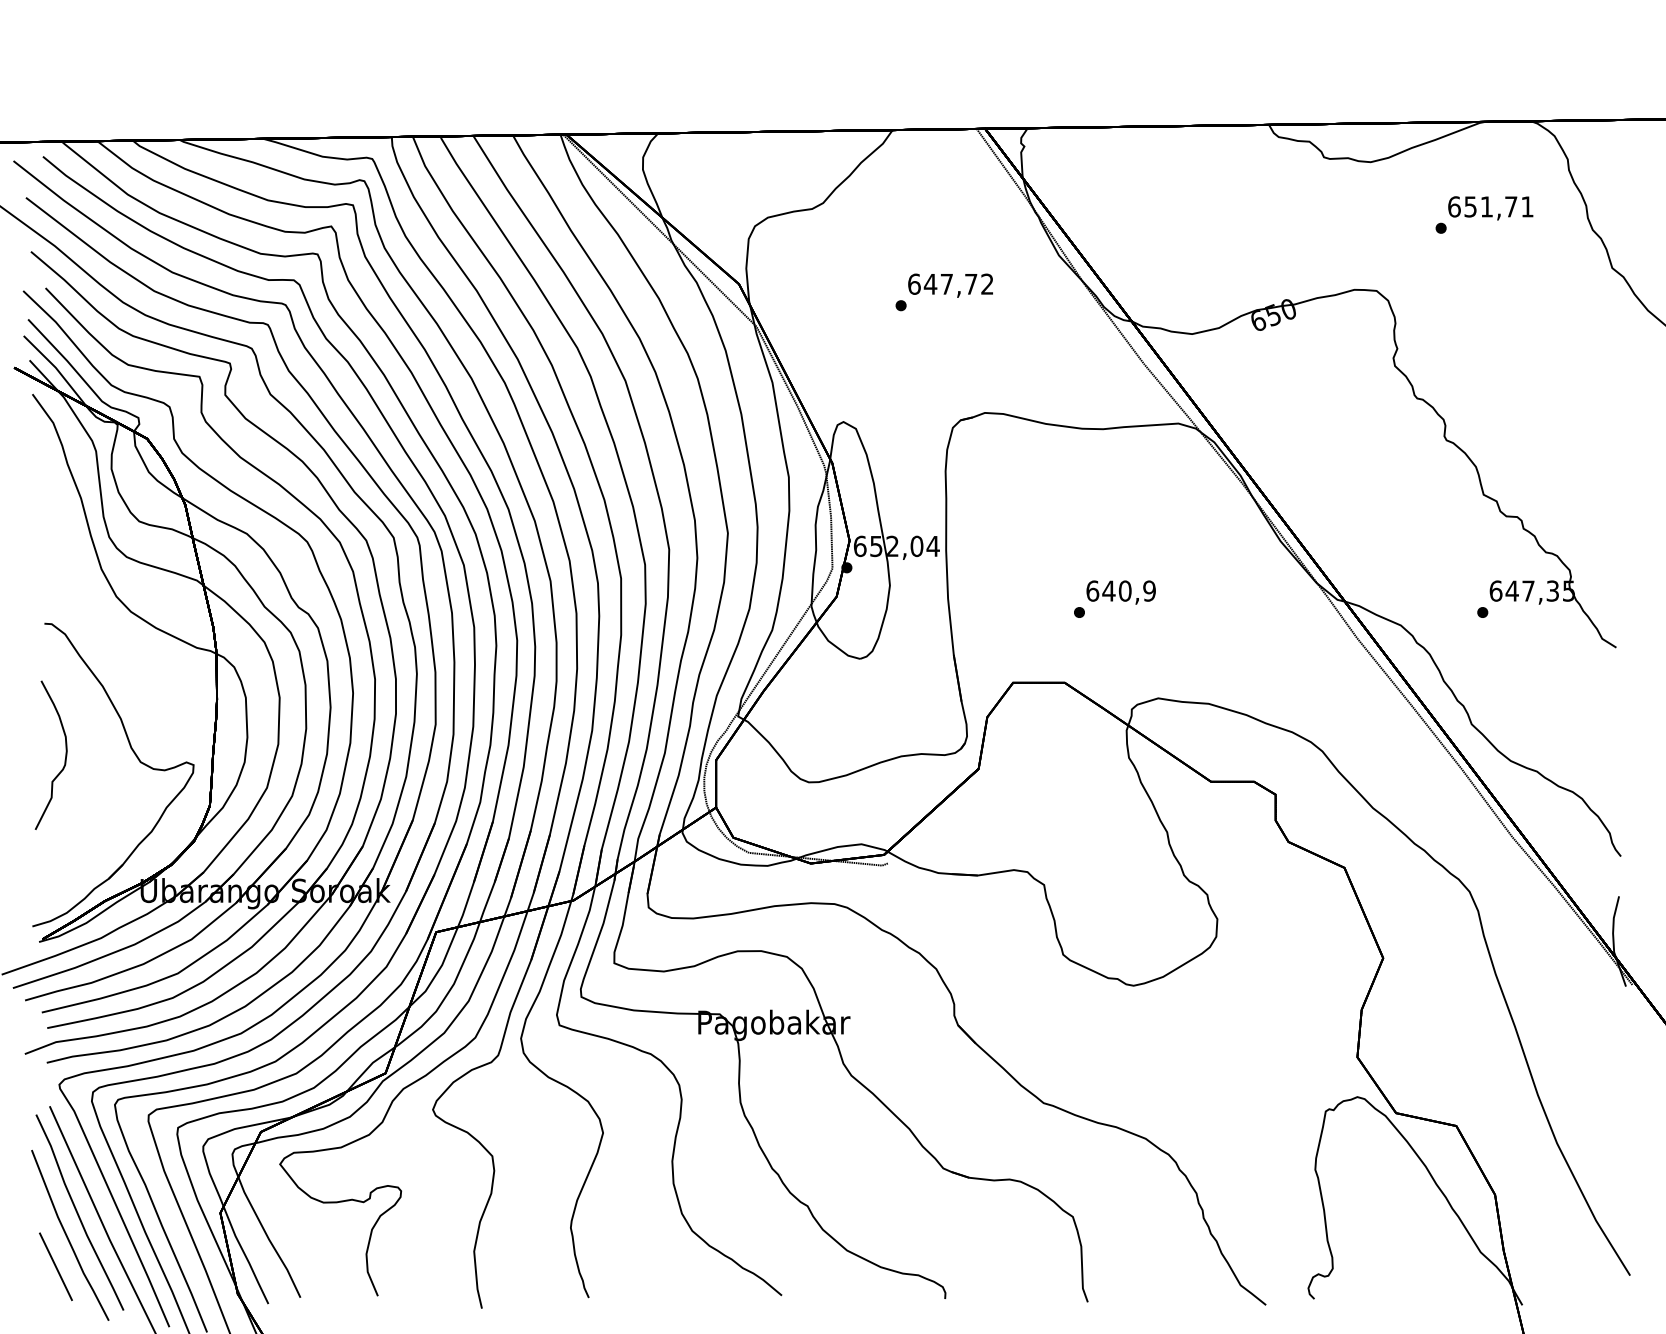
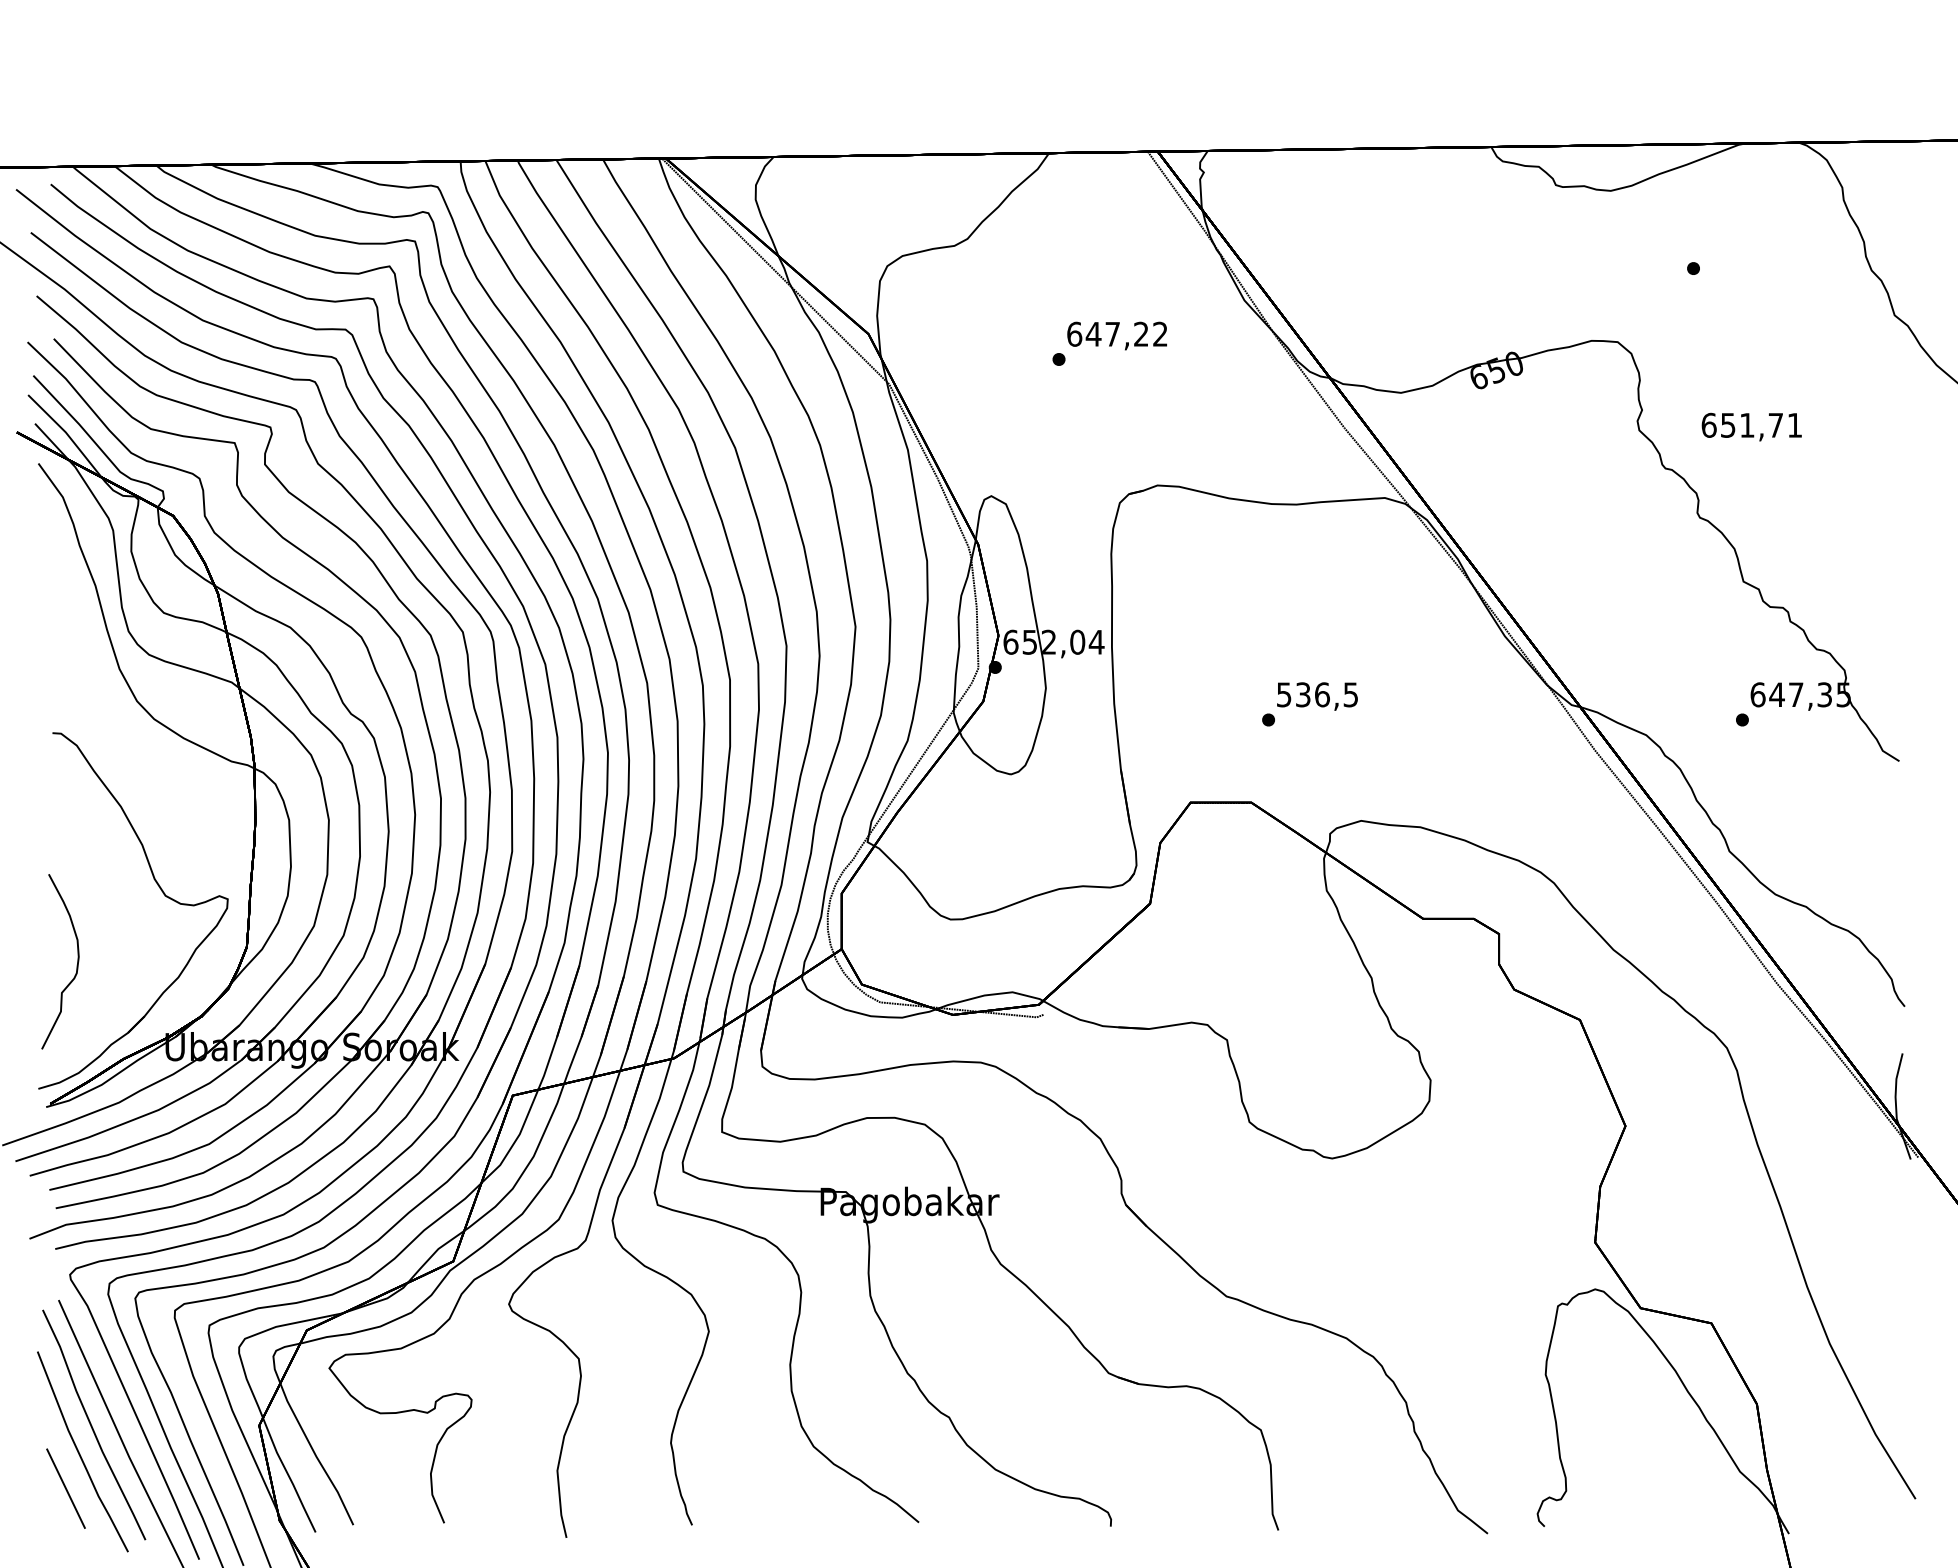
text: (1490, 207) -> (1751, 426), moved
text: (971, 283) -> (1141, 333), 647,72 -> 647,22
text: (1121, 590) -> (1317, 694), 640,9 -> 536,5
curve: (64, 758) -> (76, 965), moved

